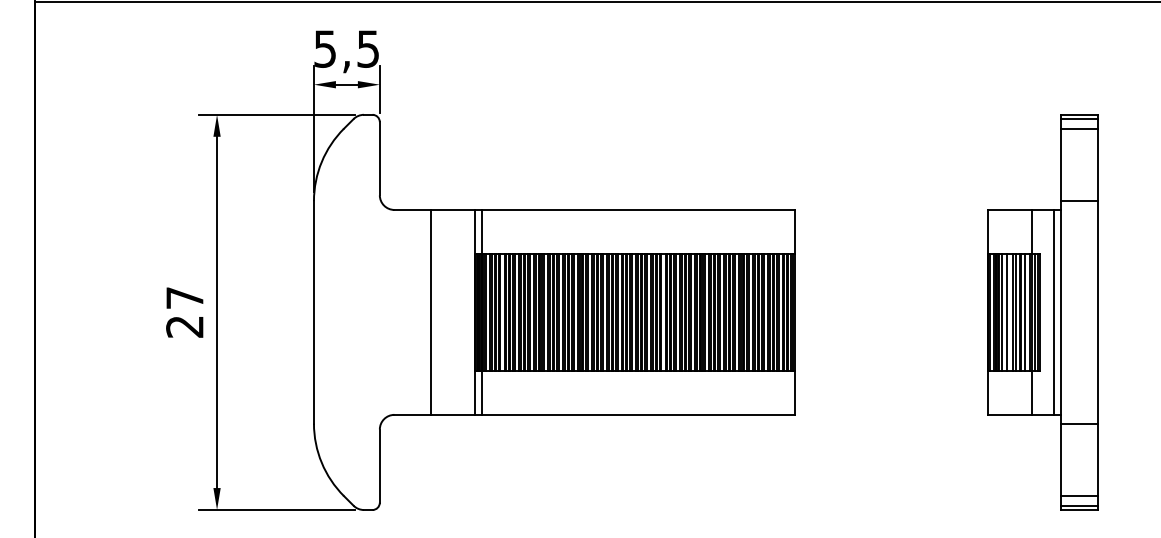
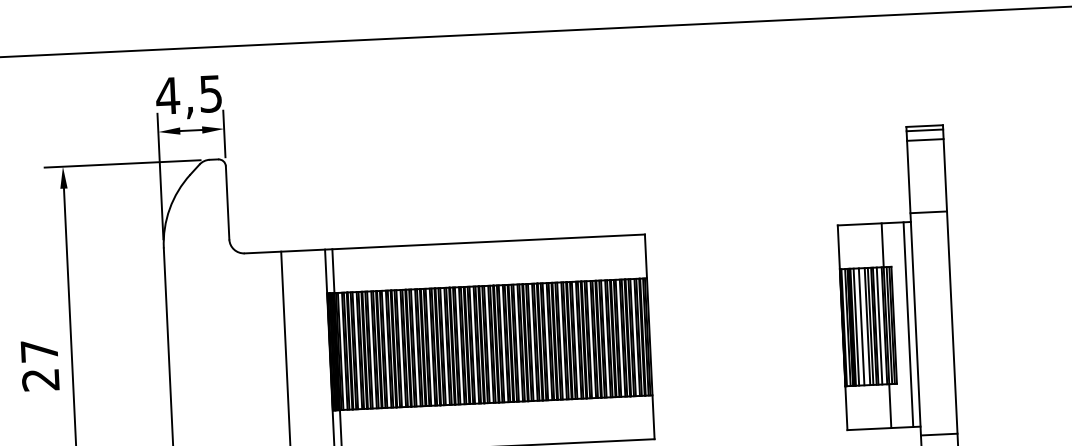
text: (325, 48) -> (168, 95), 5,5 -> 4,5

